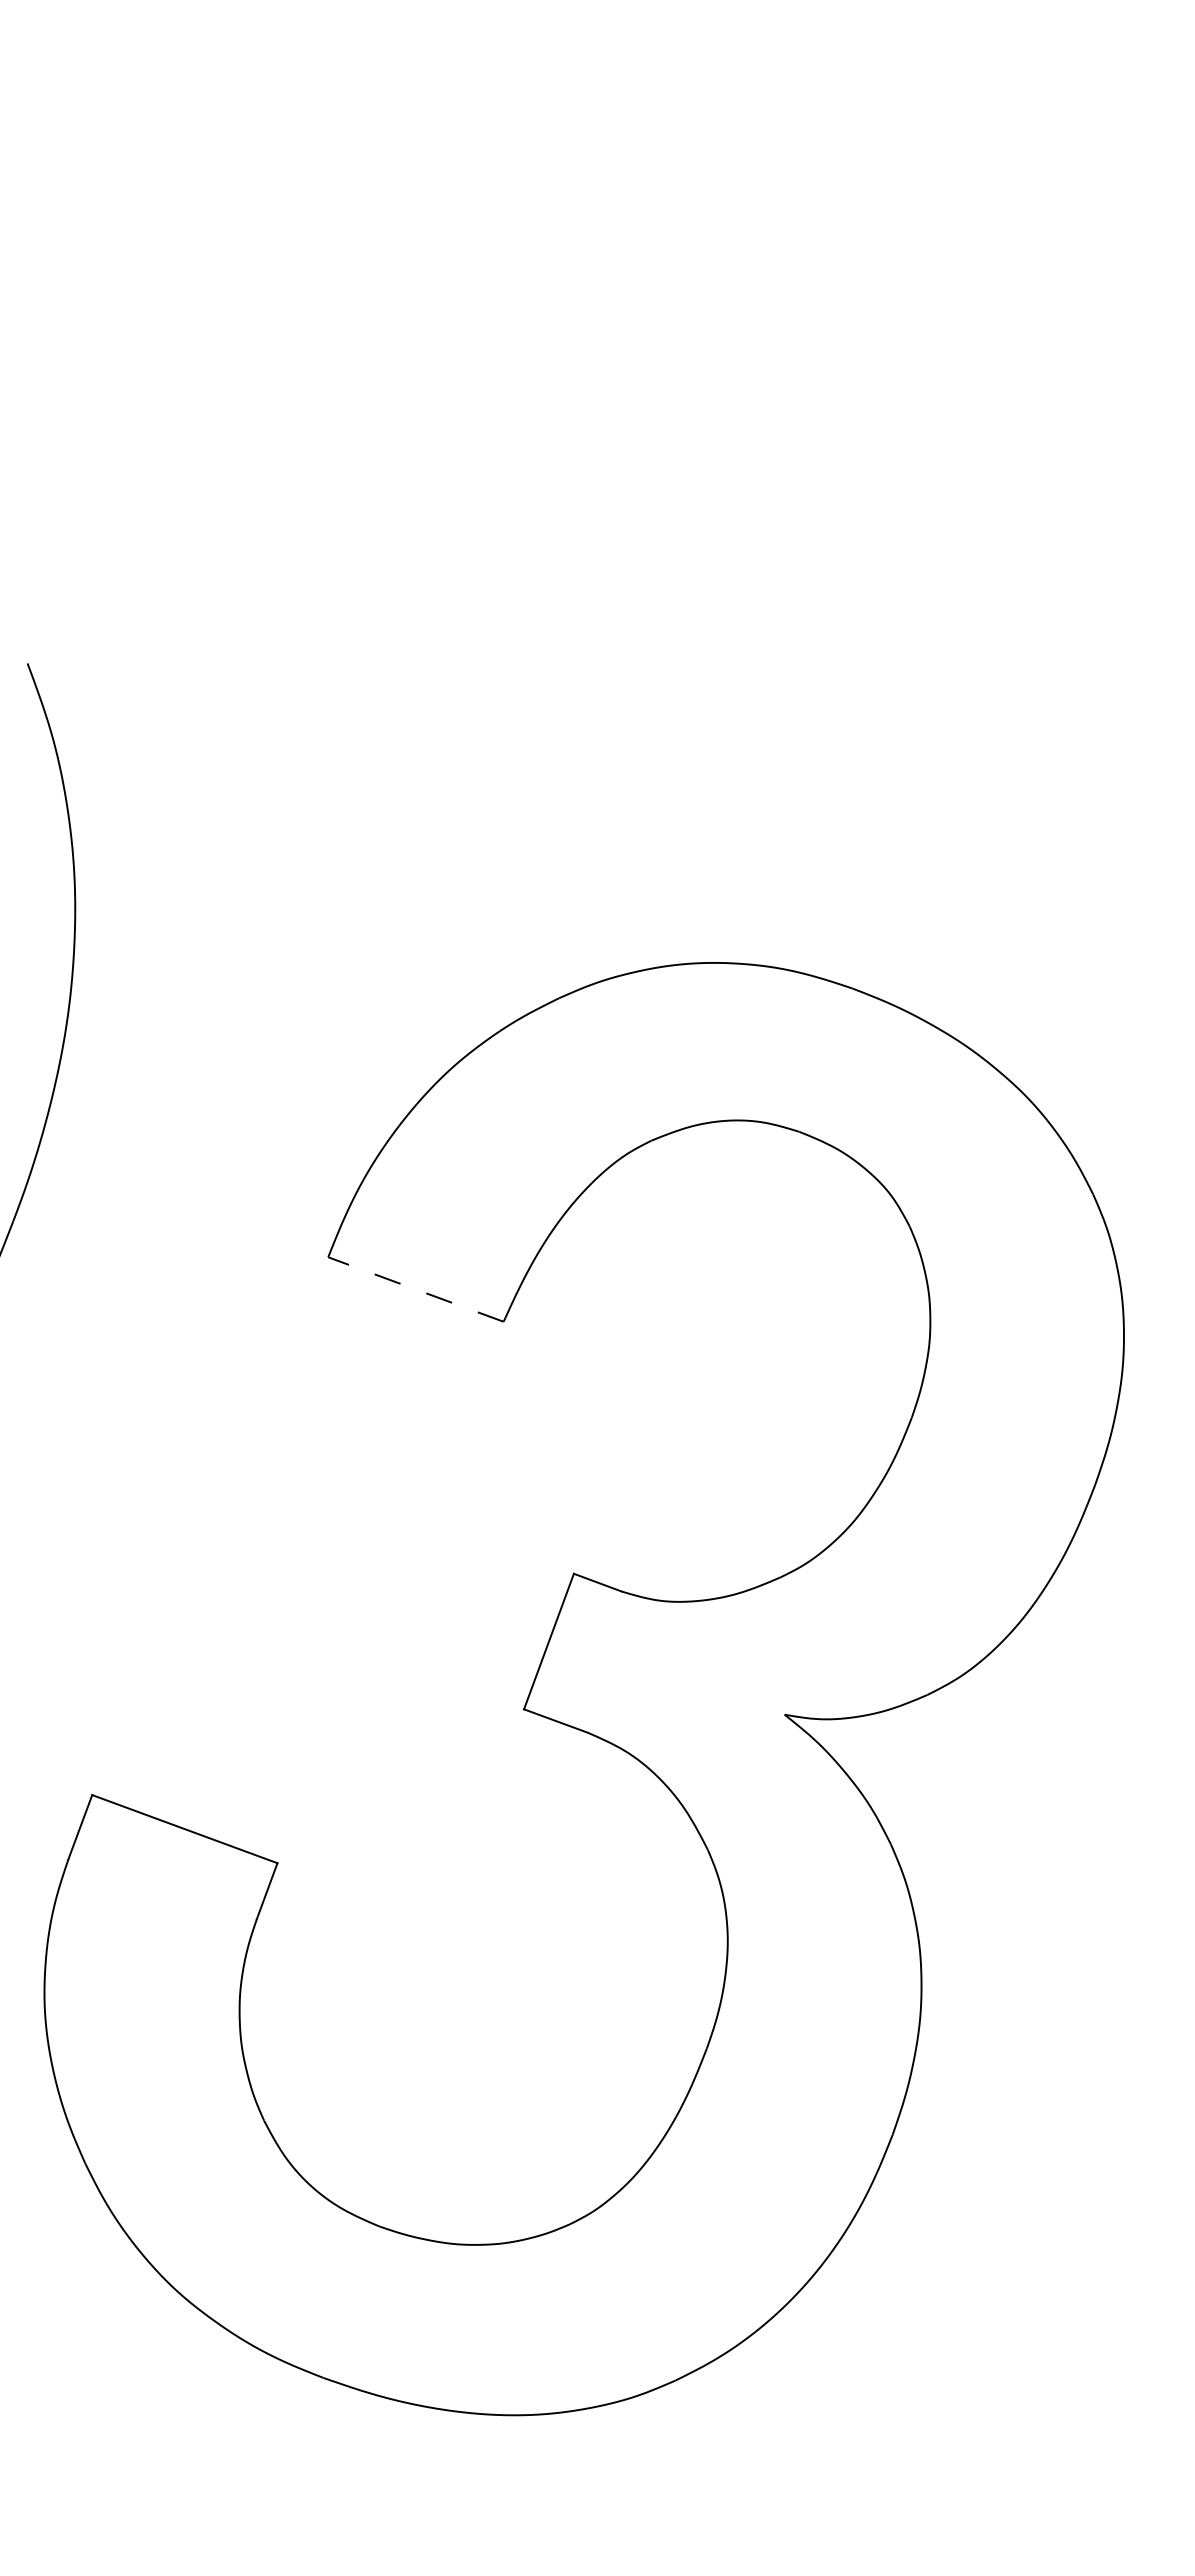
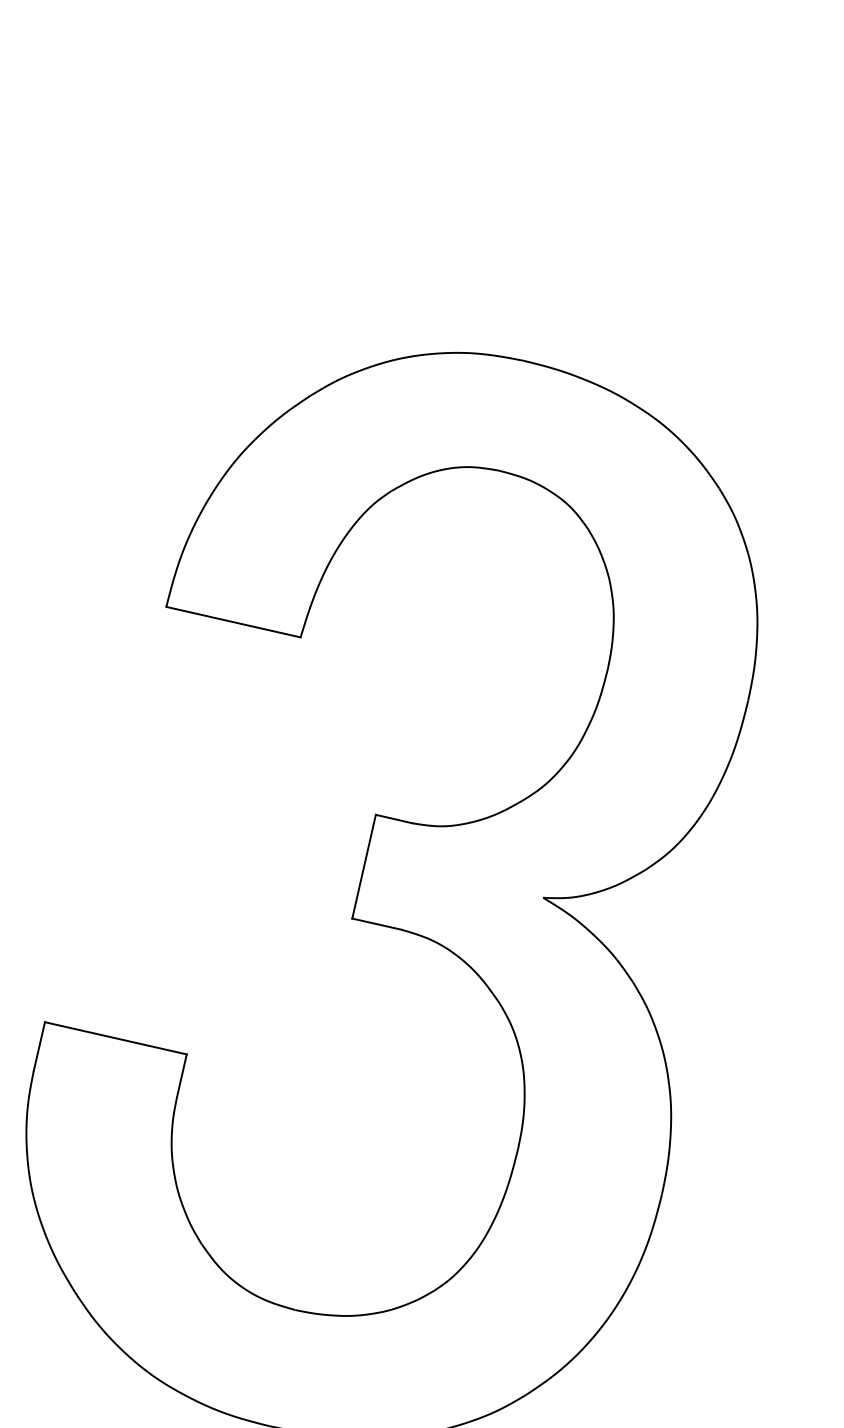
line: (415, 1289) -> (233, 622), dashed -> solid

